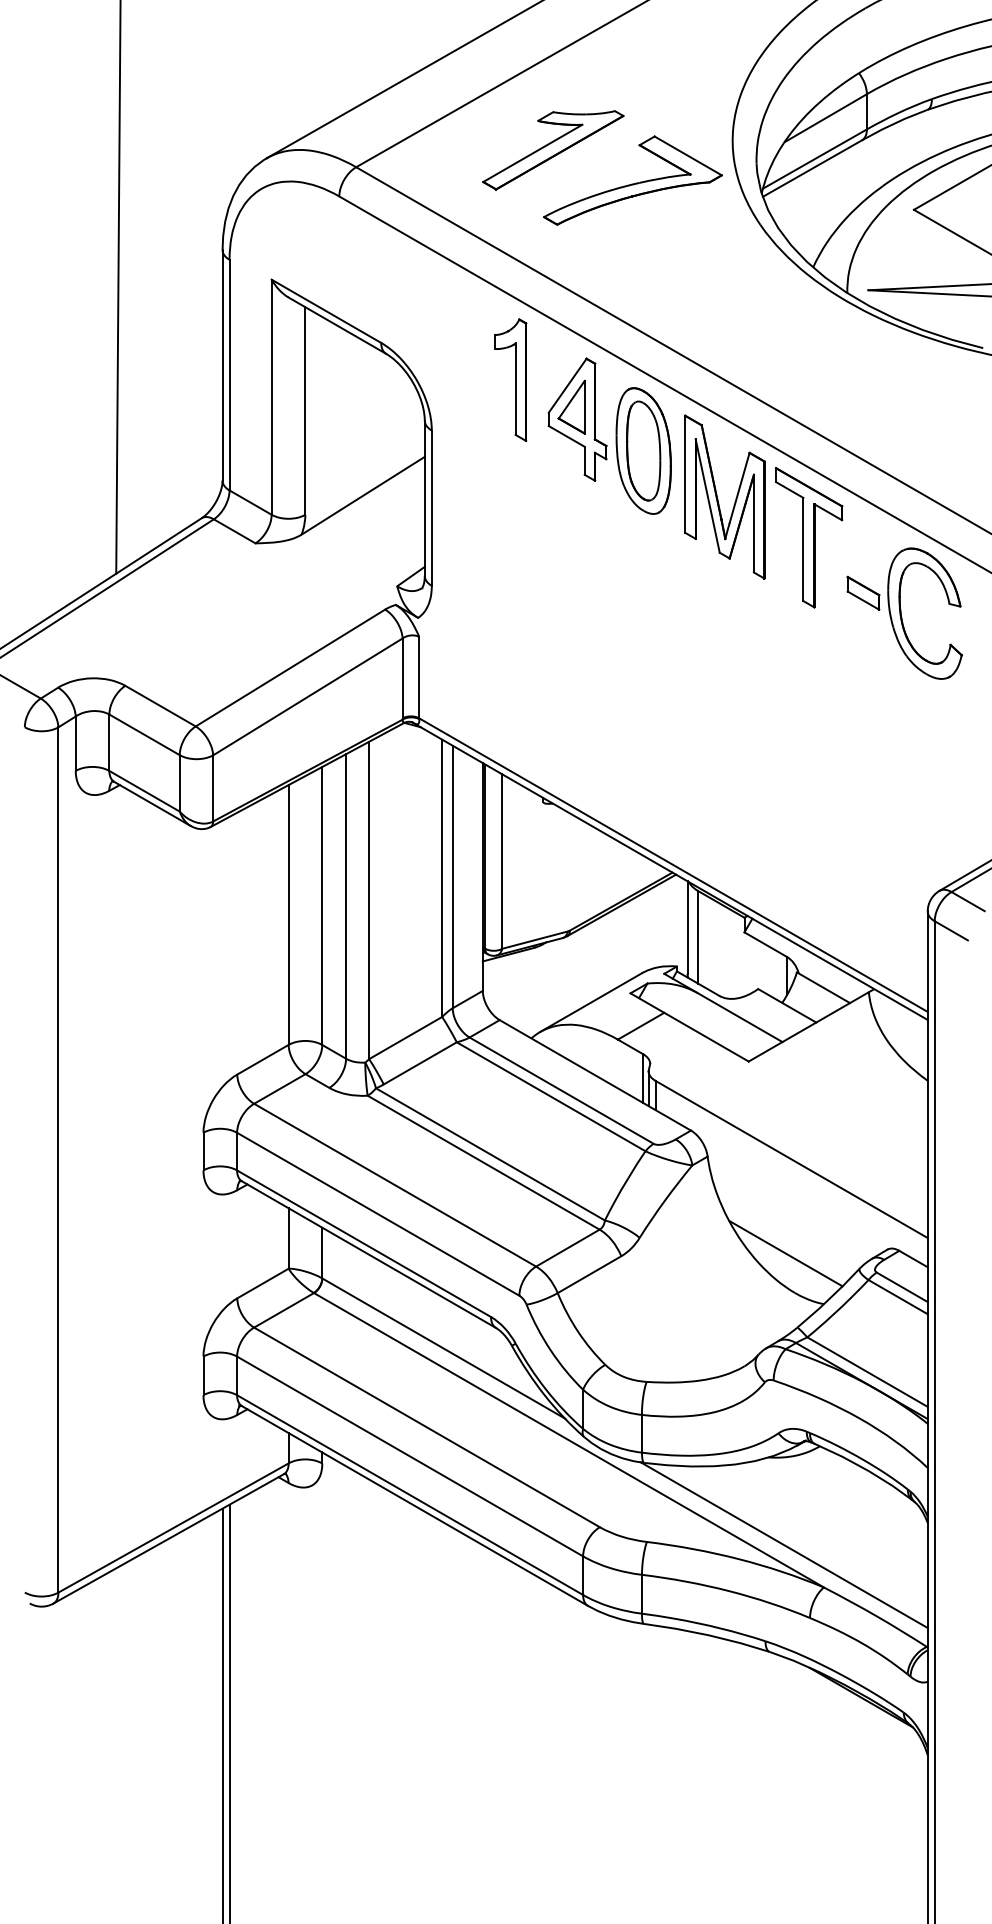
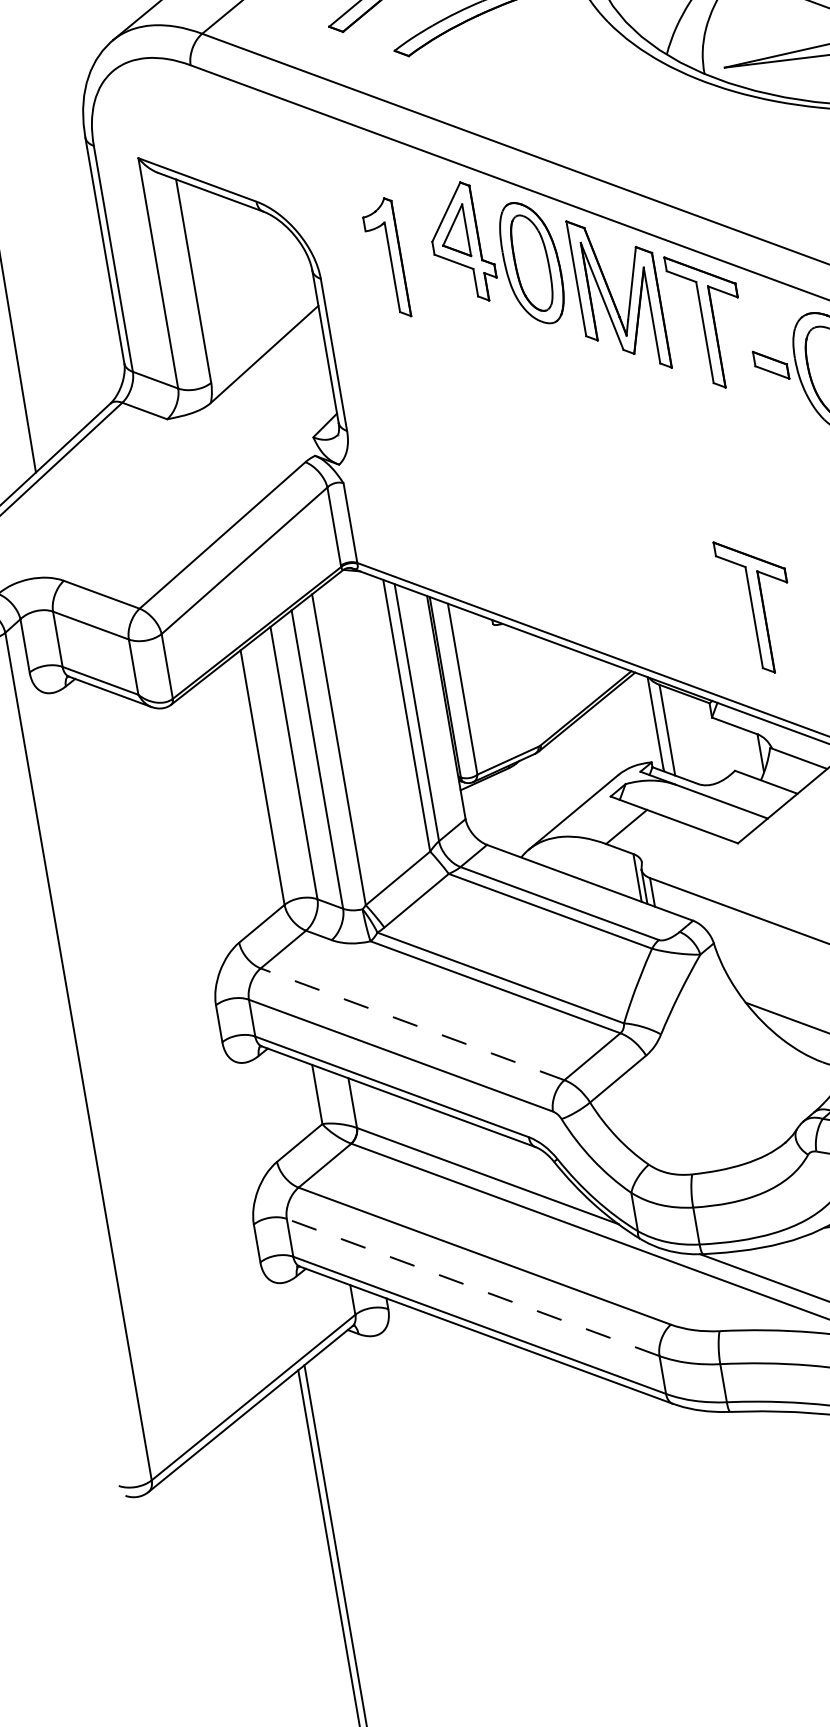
part: (510, 379) -> (385, 258), moved
part: (809, 828) -> (758, 604), added
line: (395, 1185) -> (412, 1024), solid -> dashed
line: (410, 1456) -> (473, 1287), solid -> dashed

